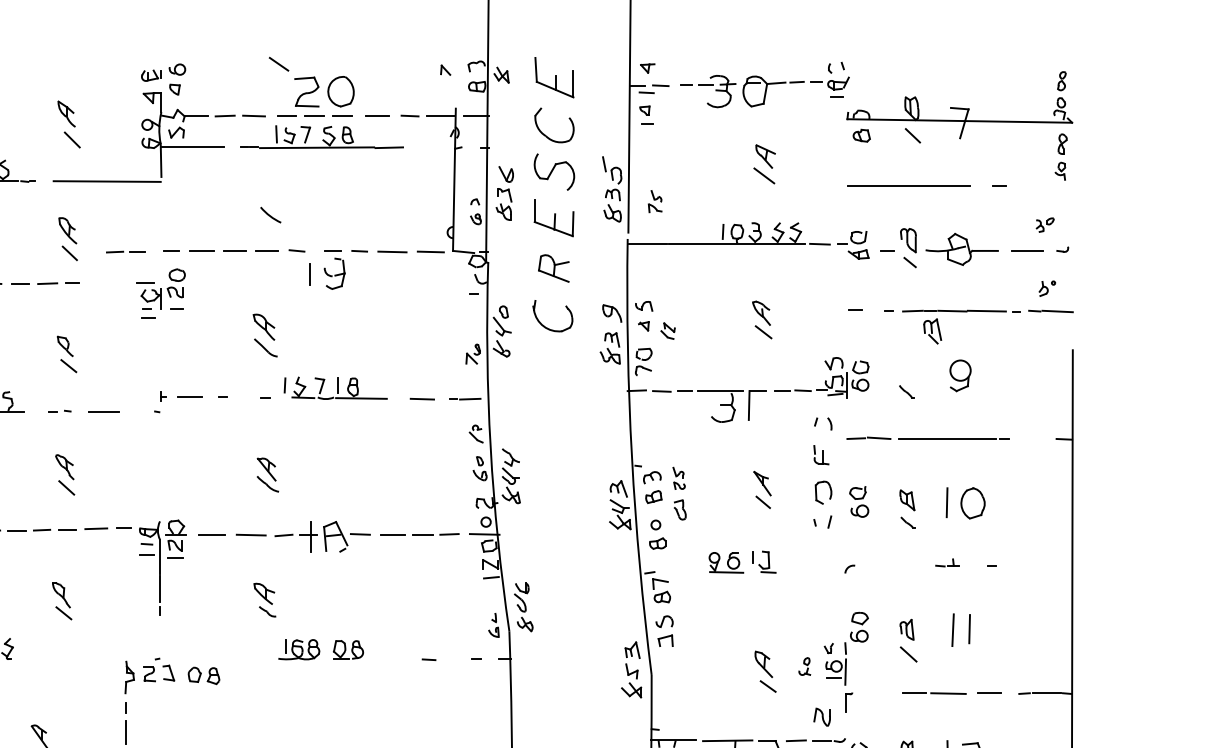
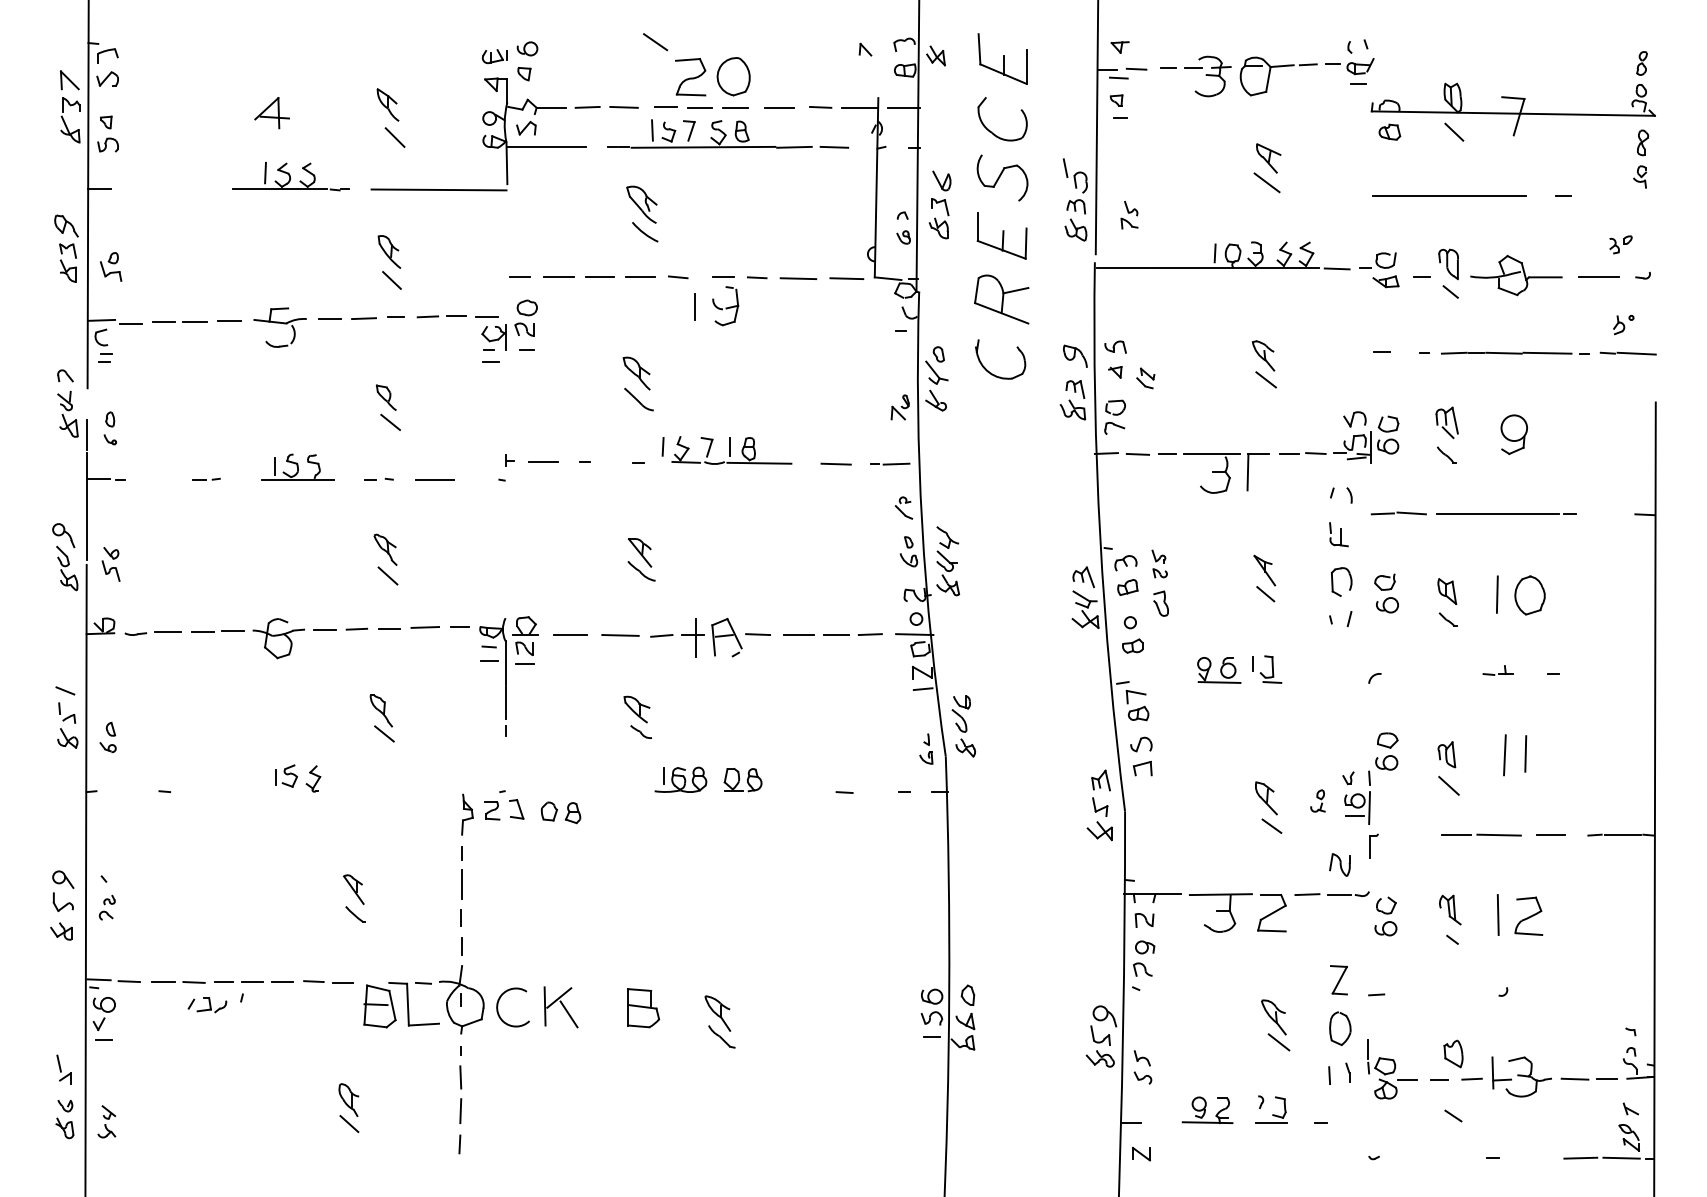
line: (421, 147) -> (834, 146), added
part: (267, 193) -> (641, 204), added
part: (125, 251) -> (441, 316), moved
part: (553, 268) -> (1001, 299), size x1.43
part: (932, 331) -> (1446, 422), moved

